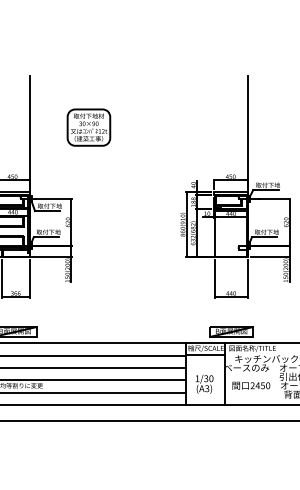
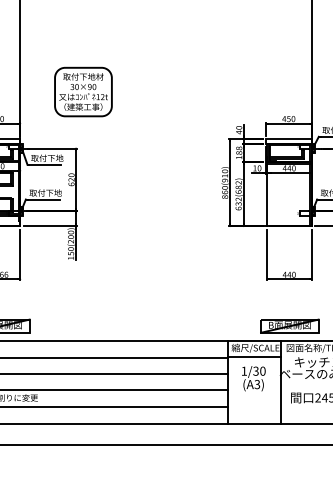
part: (88, 127) -> (82, 91), moved
text: (204, 384) -> (253, 378), moved

